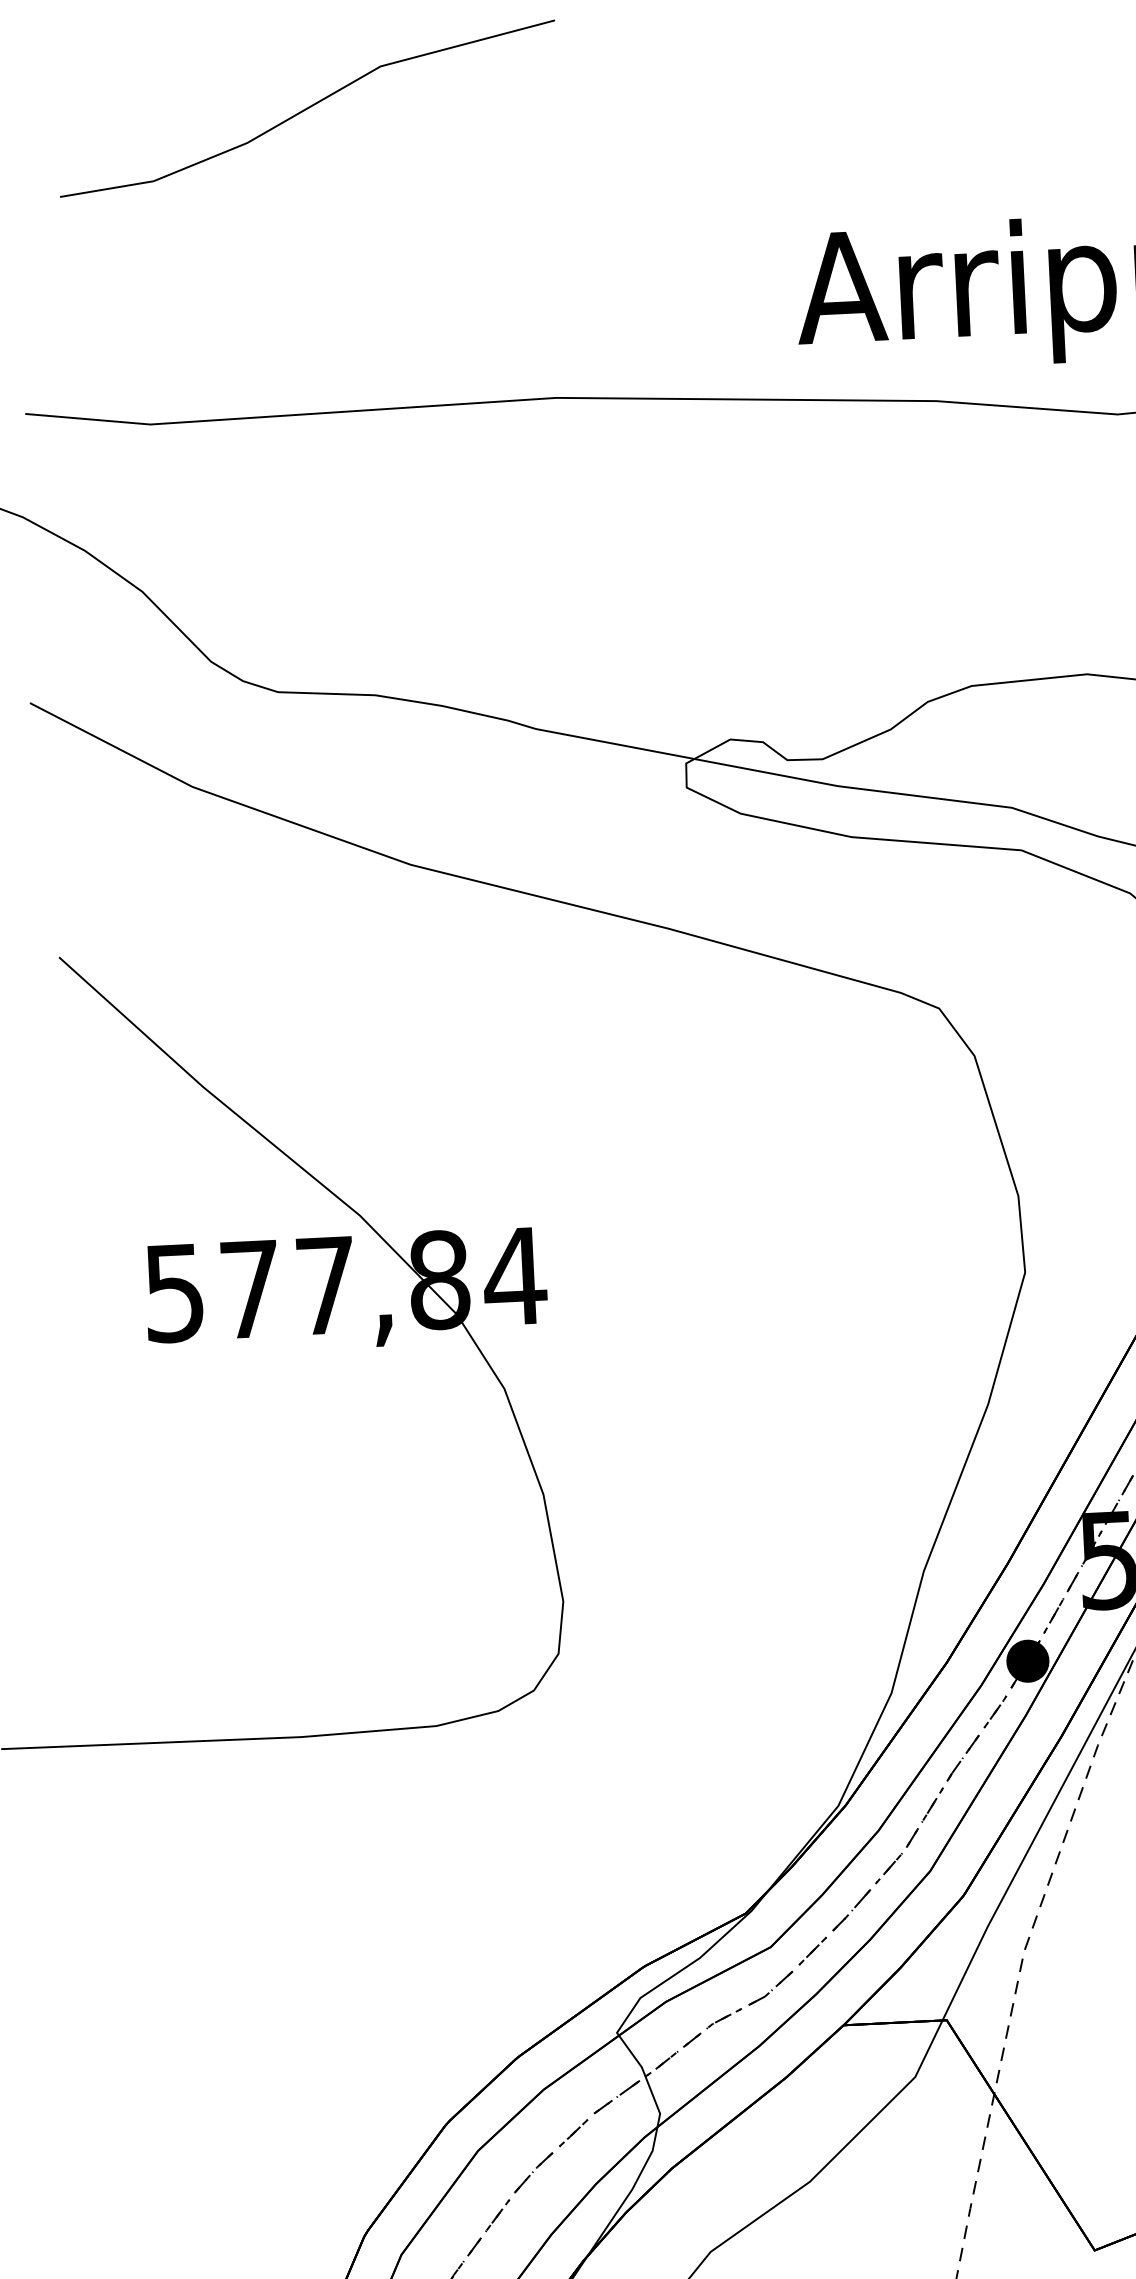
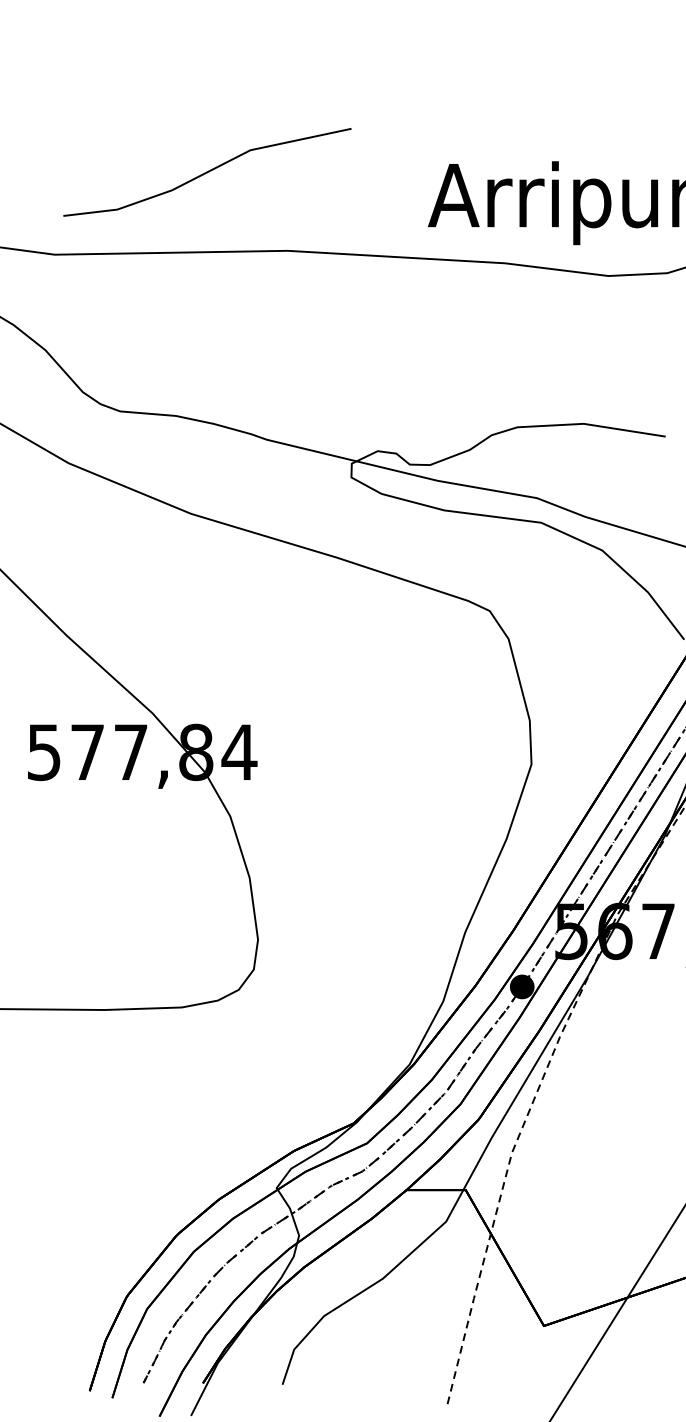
line: (307, 108) -> (207, 172), moved

